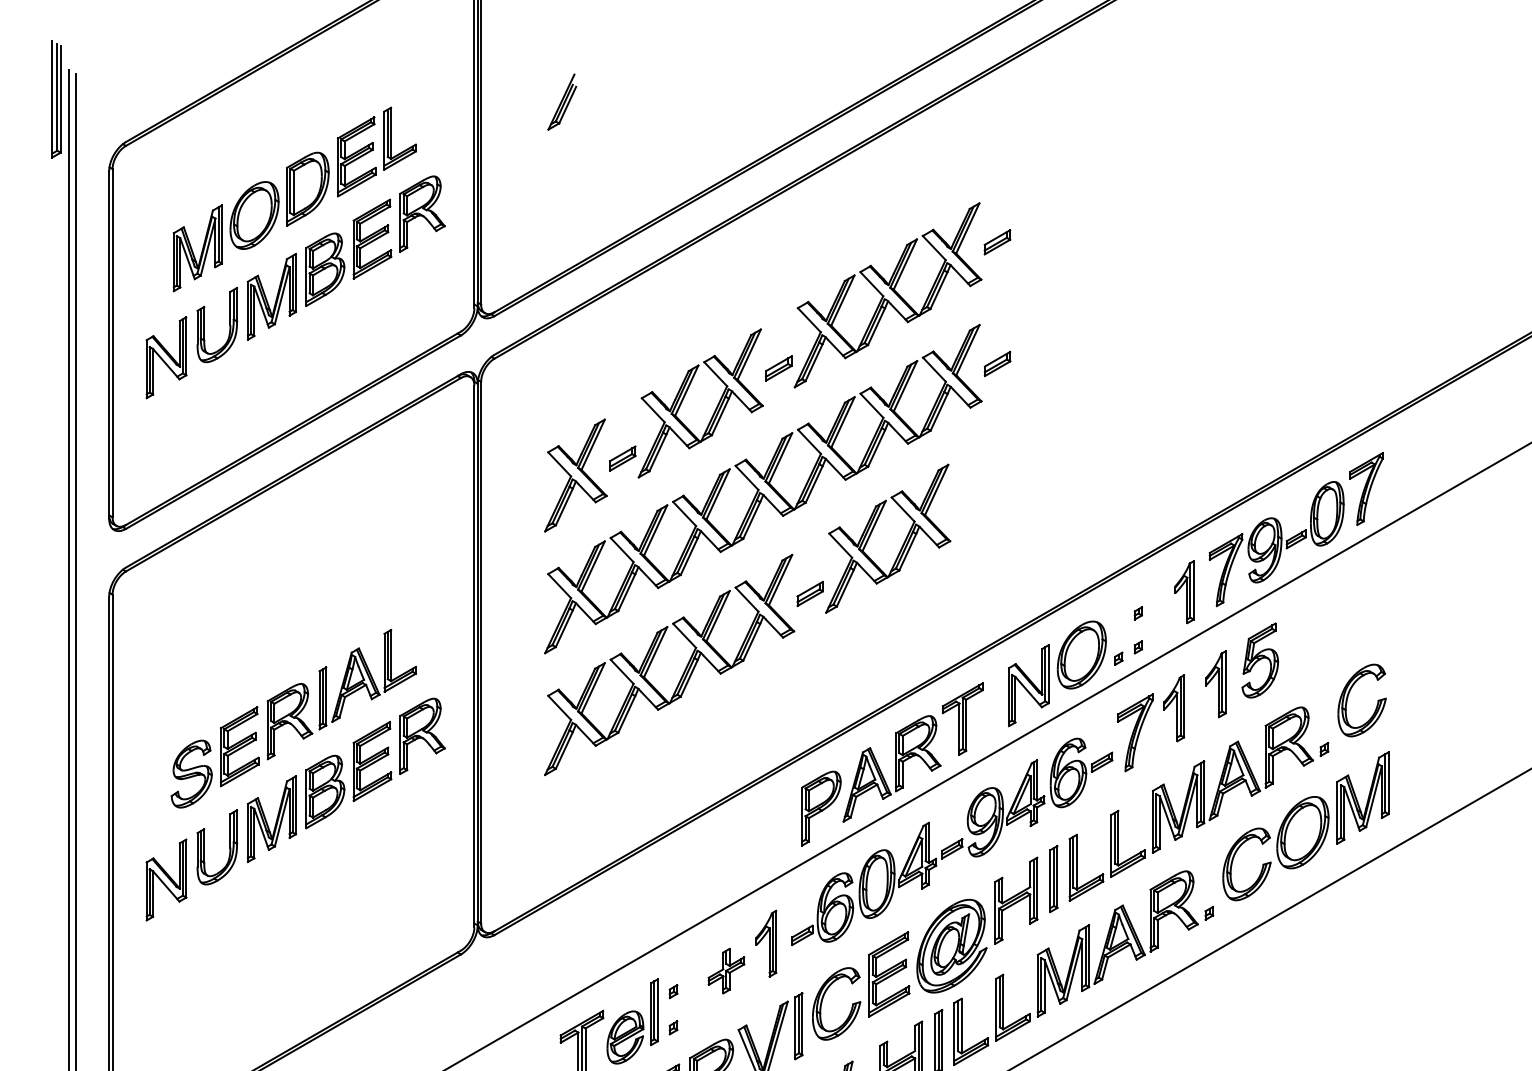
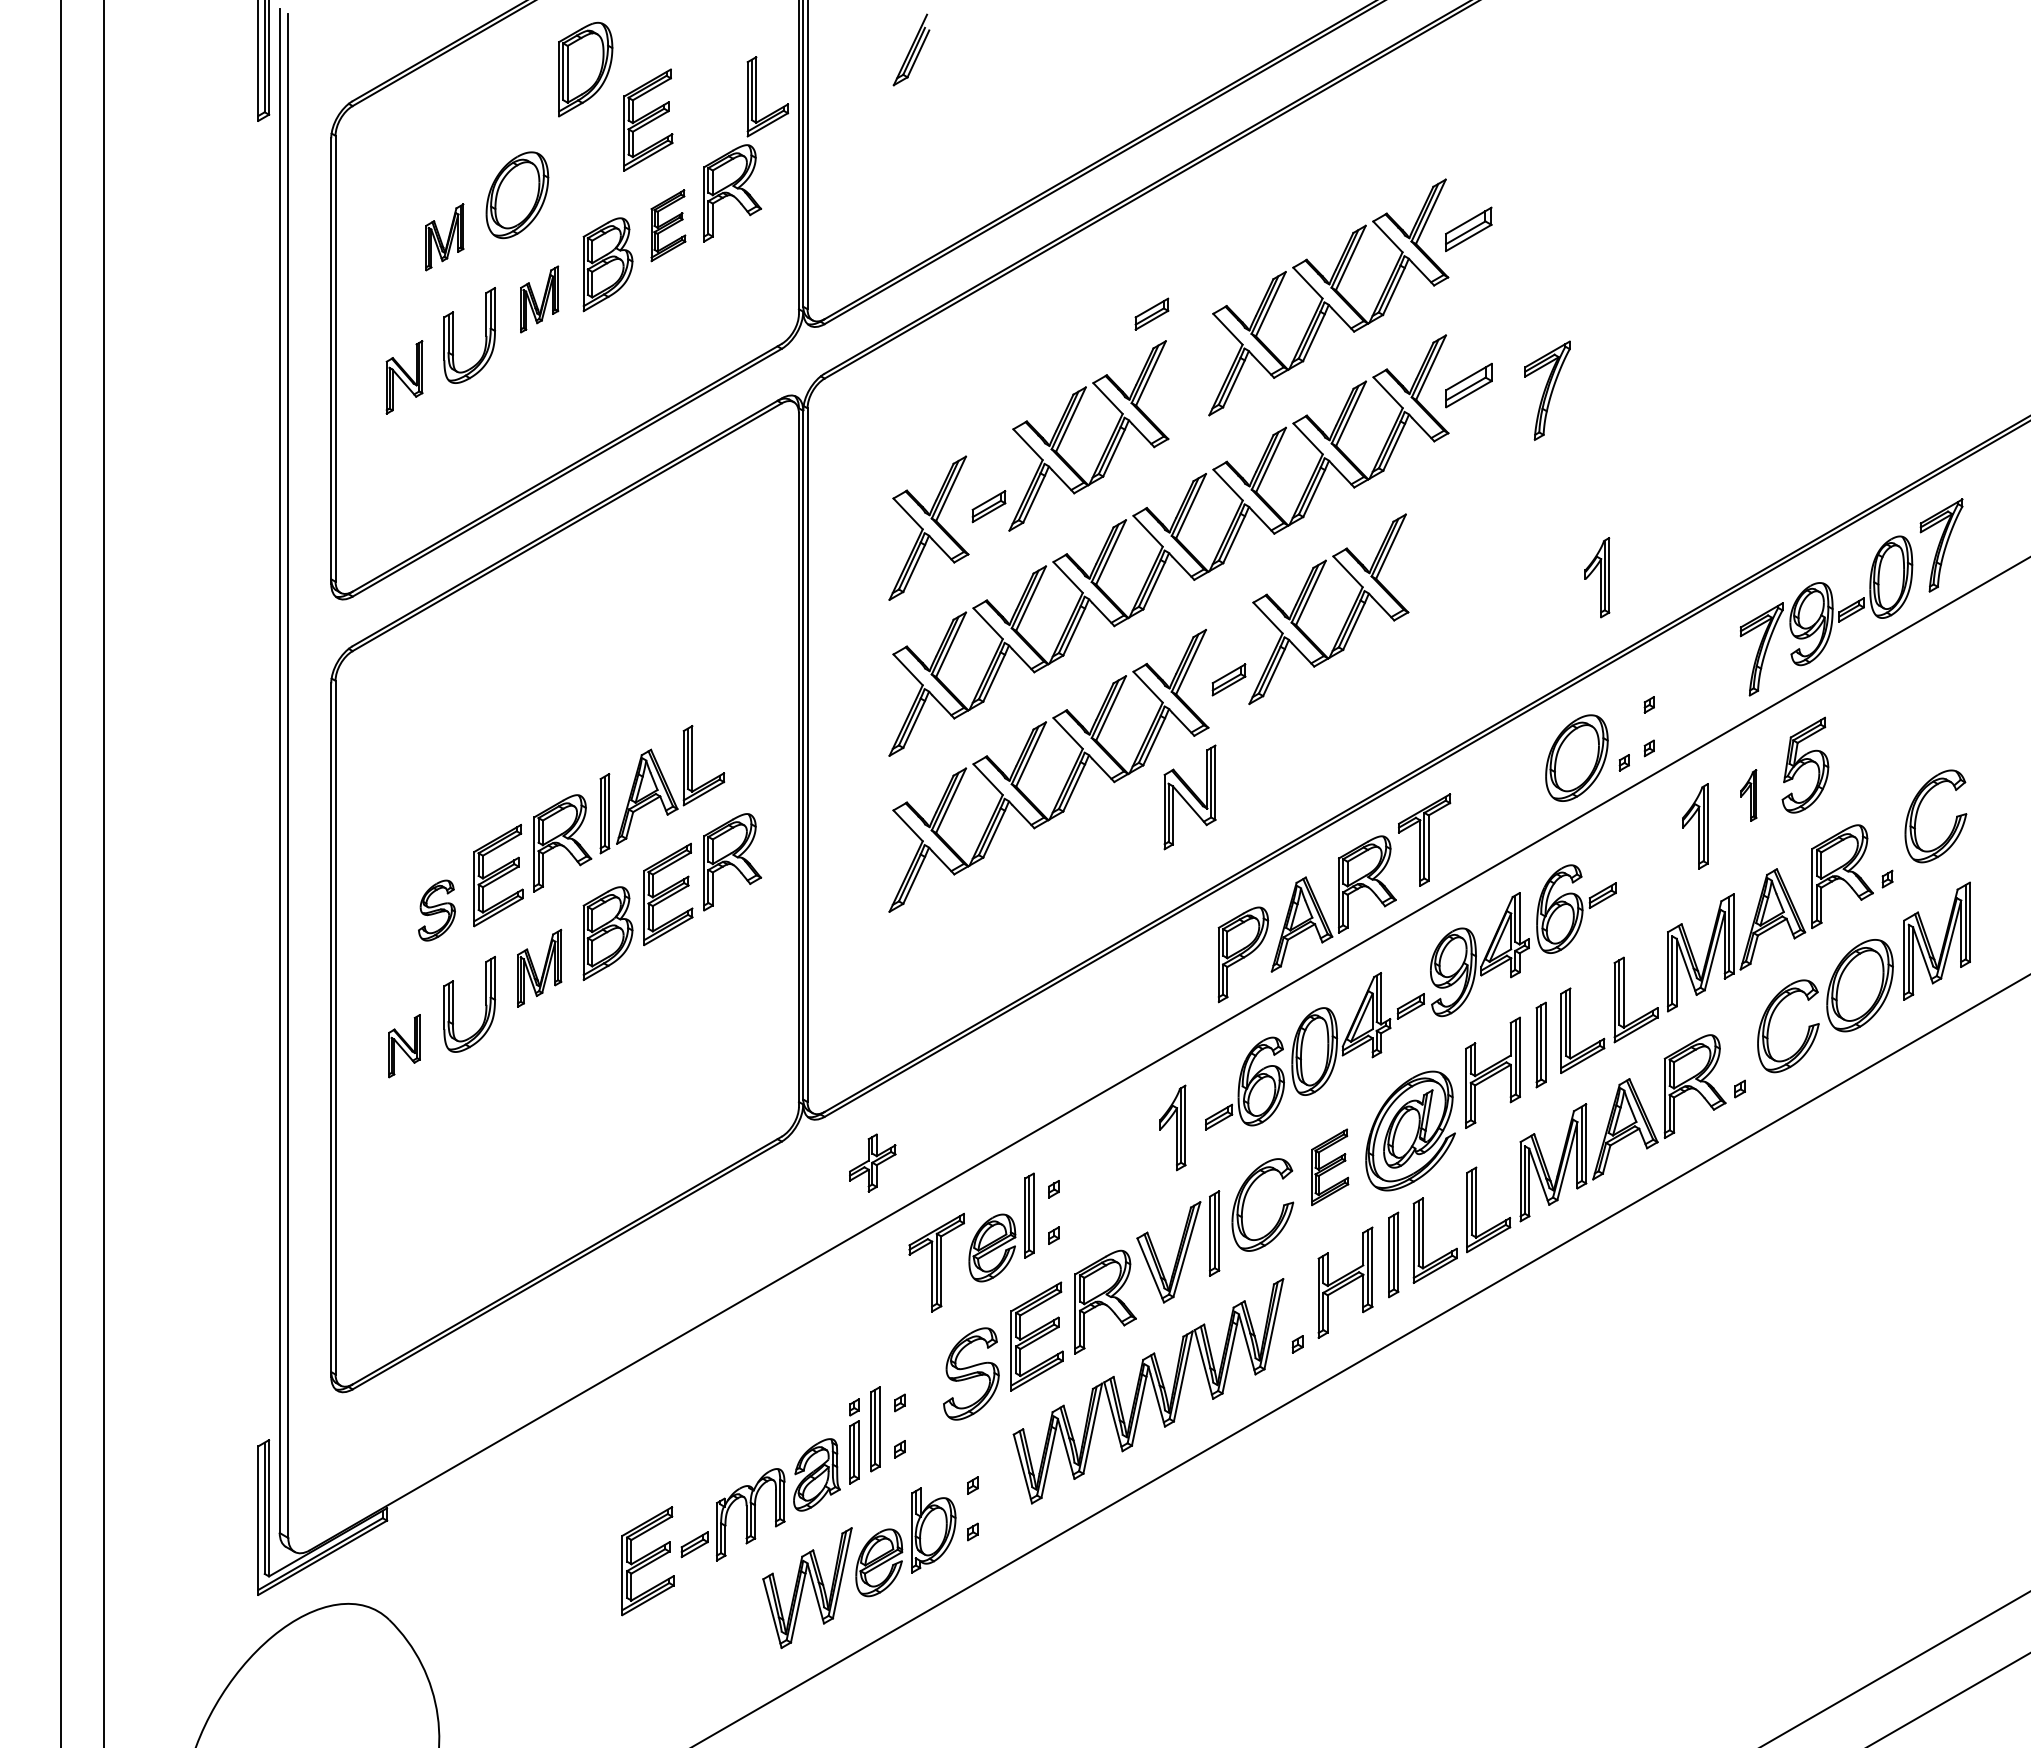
part: (391, 138) -> (756, 96), moved
part: (307, 189) -> (585, 69), moved
part: (372, 239) -> (668, 225), size x0.7
part: (997, 242) -> (1468, 229), size x1.4
part: (197, 248) -> (444, 237), size x0.6
part: (271, 296) -> (539, 299), size x0.6
part: (166, 357) -> (404, 377), size x0.7
part: (997, 363) -> (1468, 384), size x1.4
part: (778, 367) -> (1151, 313), moved
part: (1184, 592) -> (1597, 577), moved
part: (1215, 684) -> (1748, 795), size x0.6
part: (1028, 685) -> (1189, 797), moved
part: (1135, 732) -> (1547, 390), moved
part: (191, 773) -> (436, 910), size x0.7
part: (271, 819) -> (539, 968), size x0.7
part: (166, 879) -> (404, 1045), size x0.6
part: (726, 970) -> (872, 1162), moved
part: (888, 974) -> (1329, 1167), size x0.7

